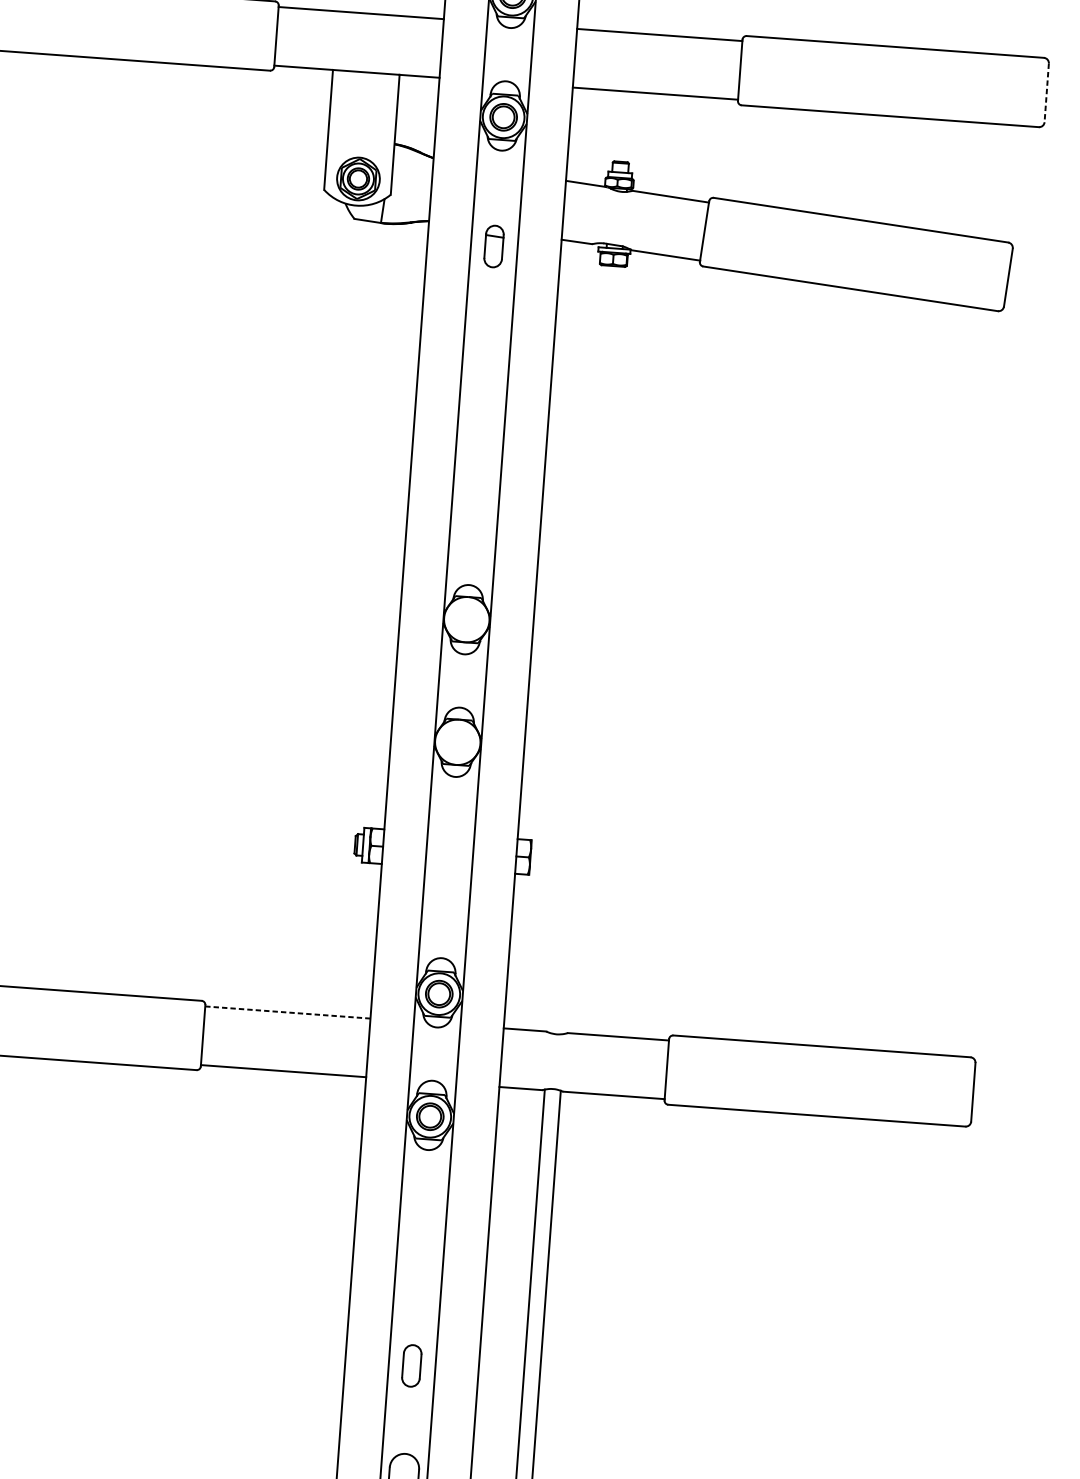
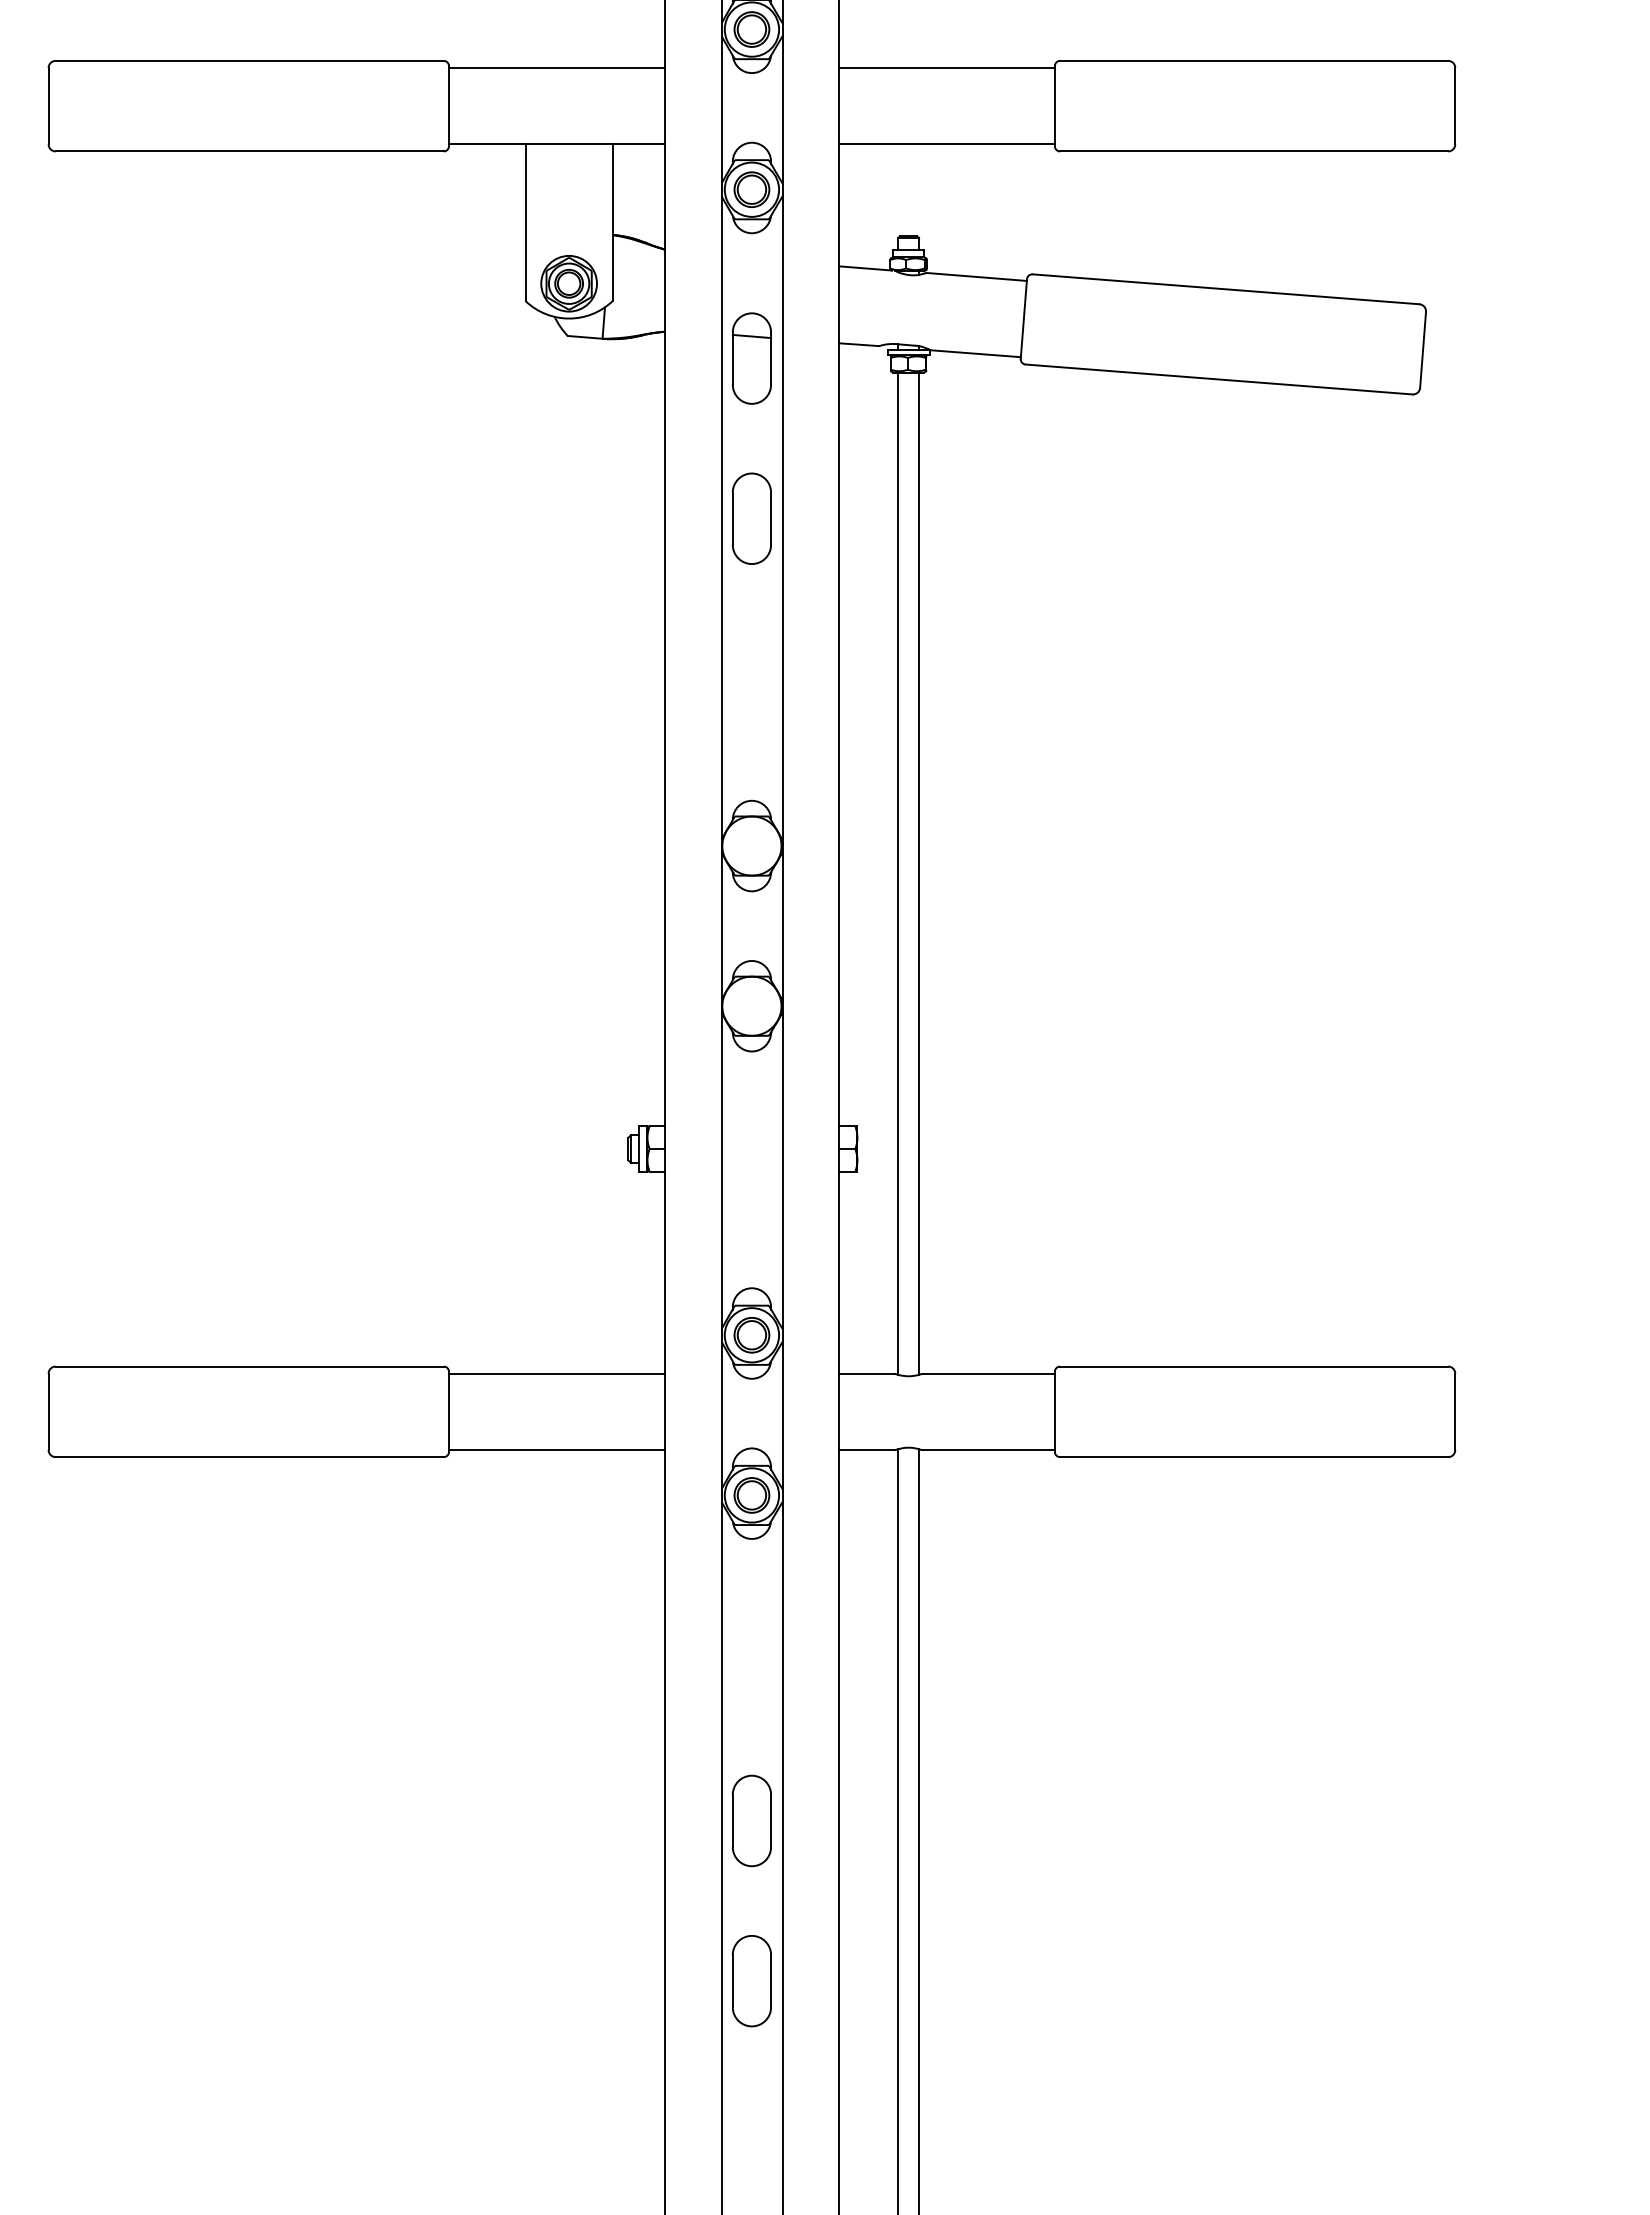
line: (1046, 93) -> (1455, 106), dashed -> solid
part: (493, 246) -> (751, 358), size x1.67
part: (484, 368) -> (751, 518), added
line: (577, 648) -> (898, 873), added
line: (593, 650) -> (919, 873), added
line: (287, 1012) -> (556, 1373), dashed -> solid
part: (411, 1365) -> (751, 1820), size x1.67

